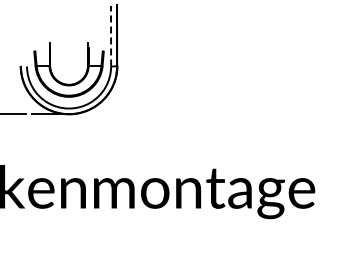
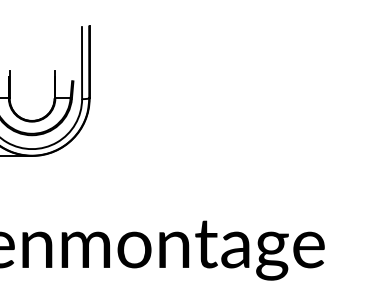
line: (111, 35) -> (82, 62), dashed -> solid

